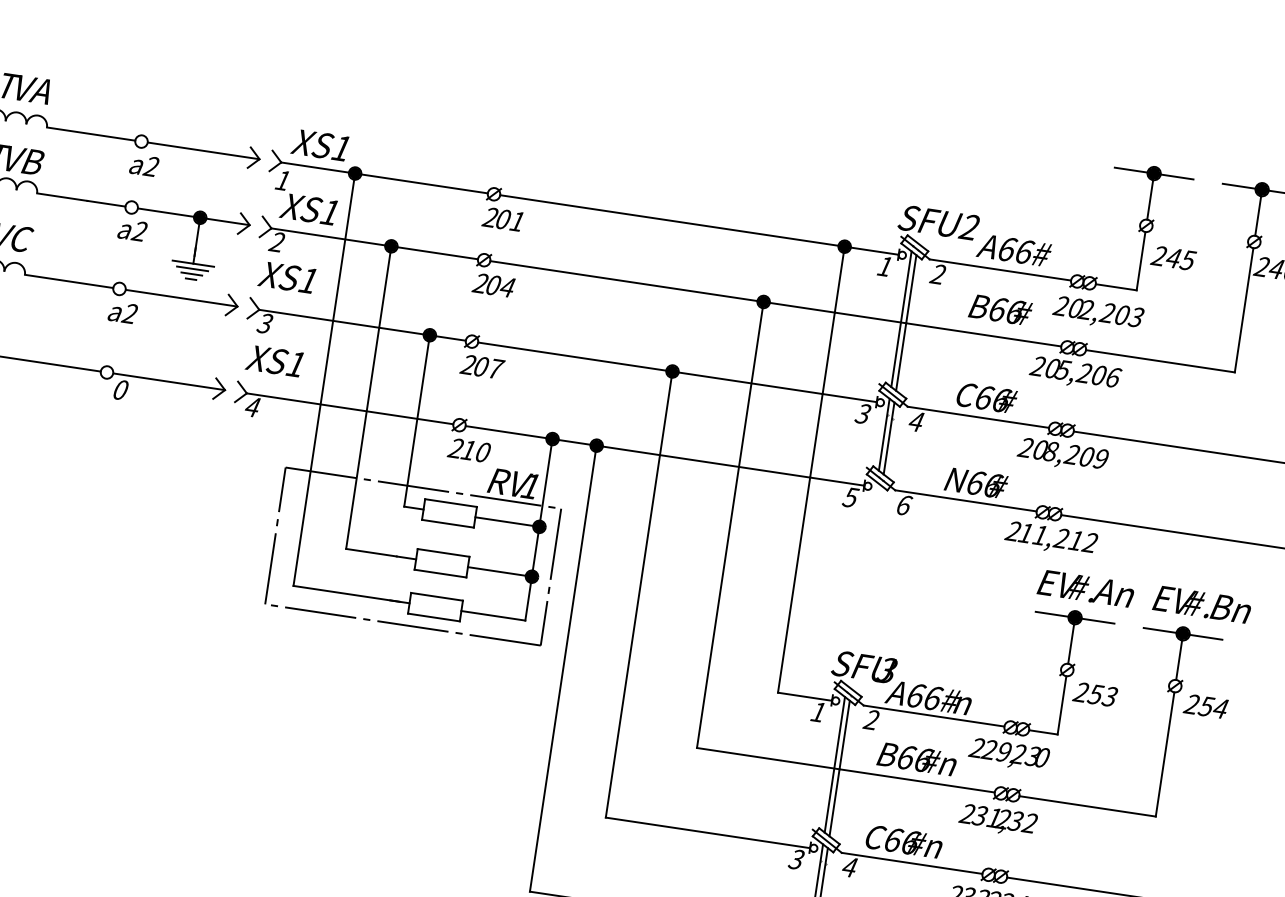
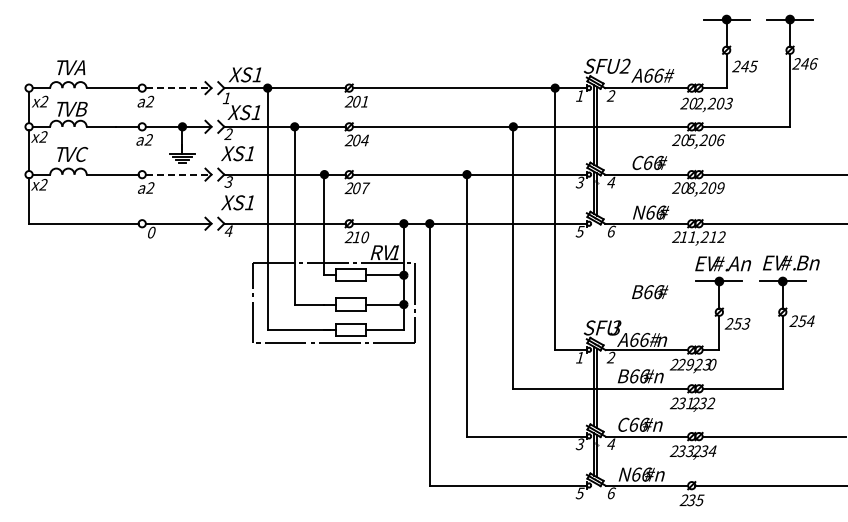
line: (203, 151) -> (178, 88), solid -> dashed
line: (181, 297) -> (178, 174), solid -> dashed
text: (1001, 310) -> (650, 292), moved

